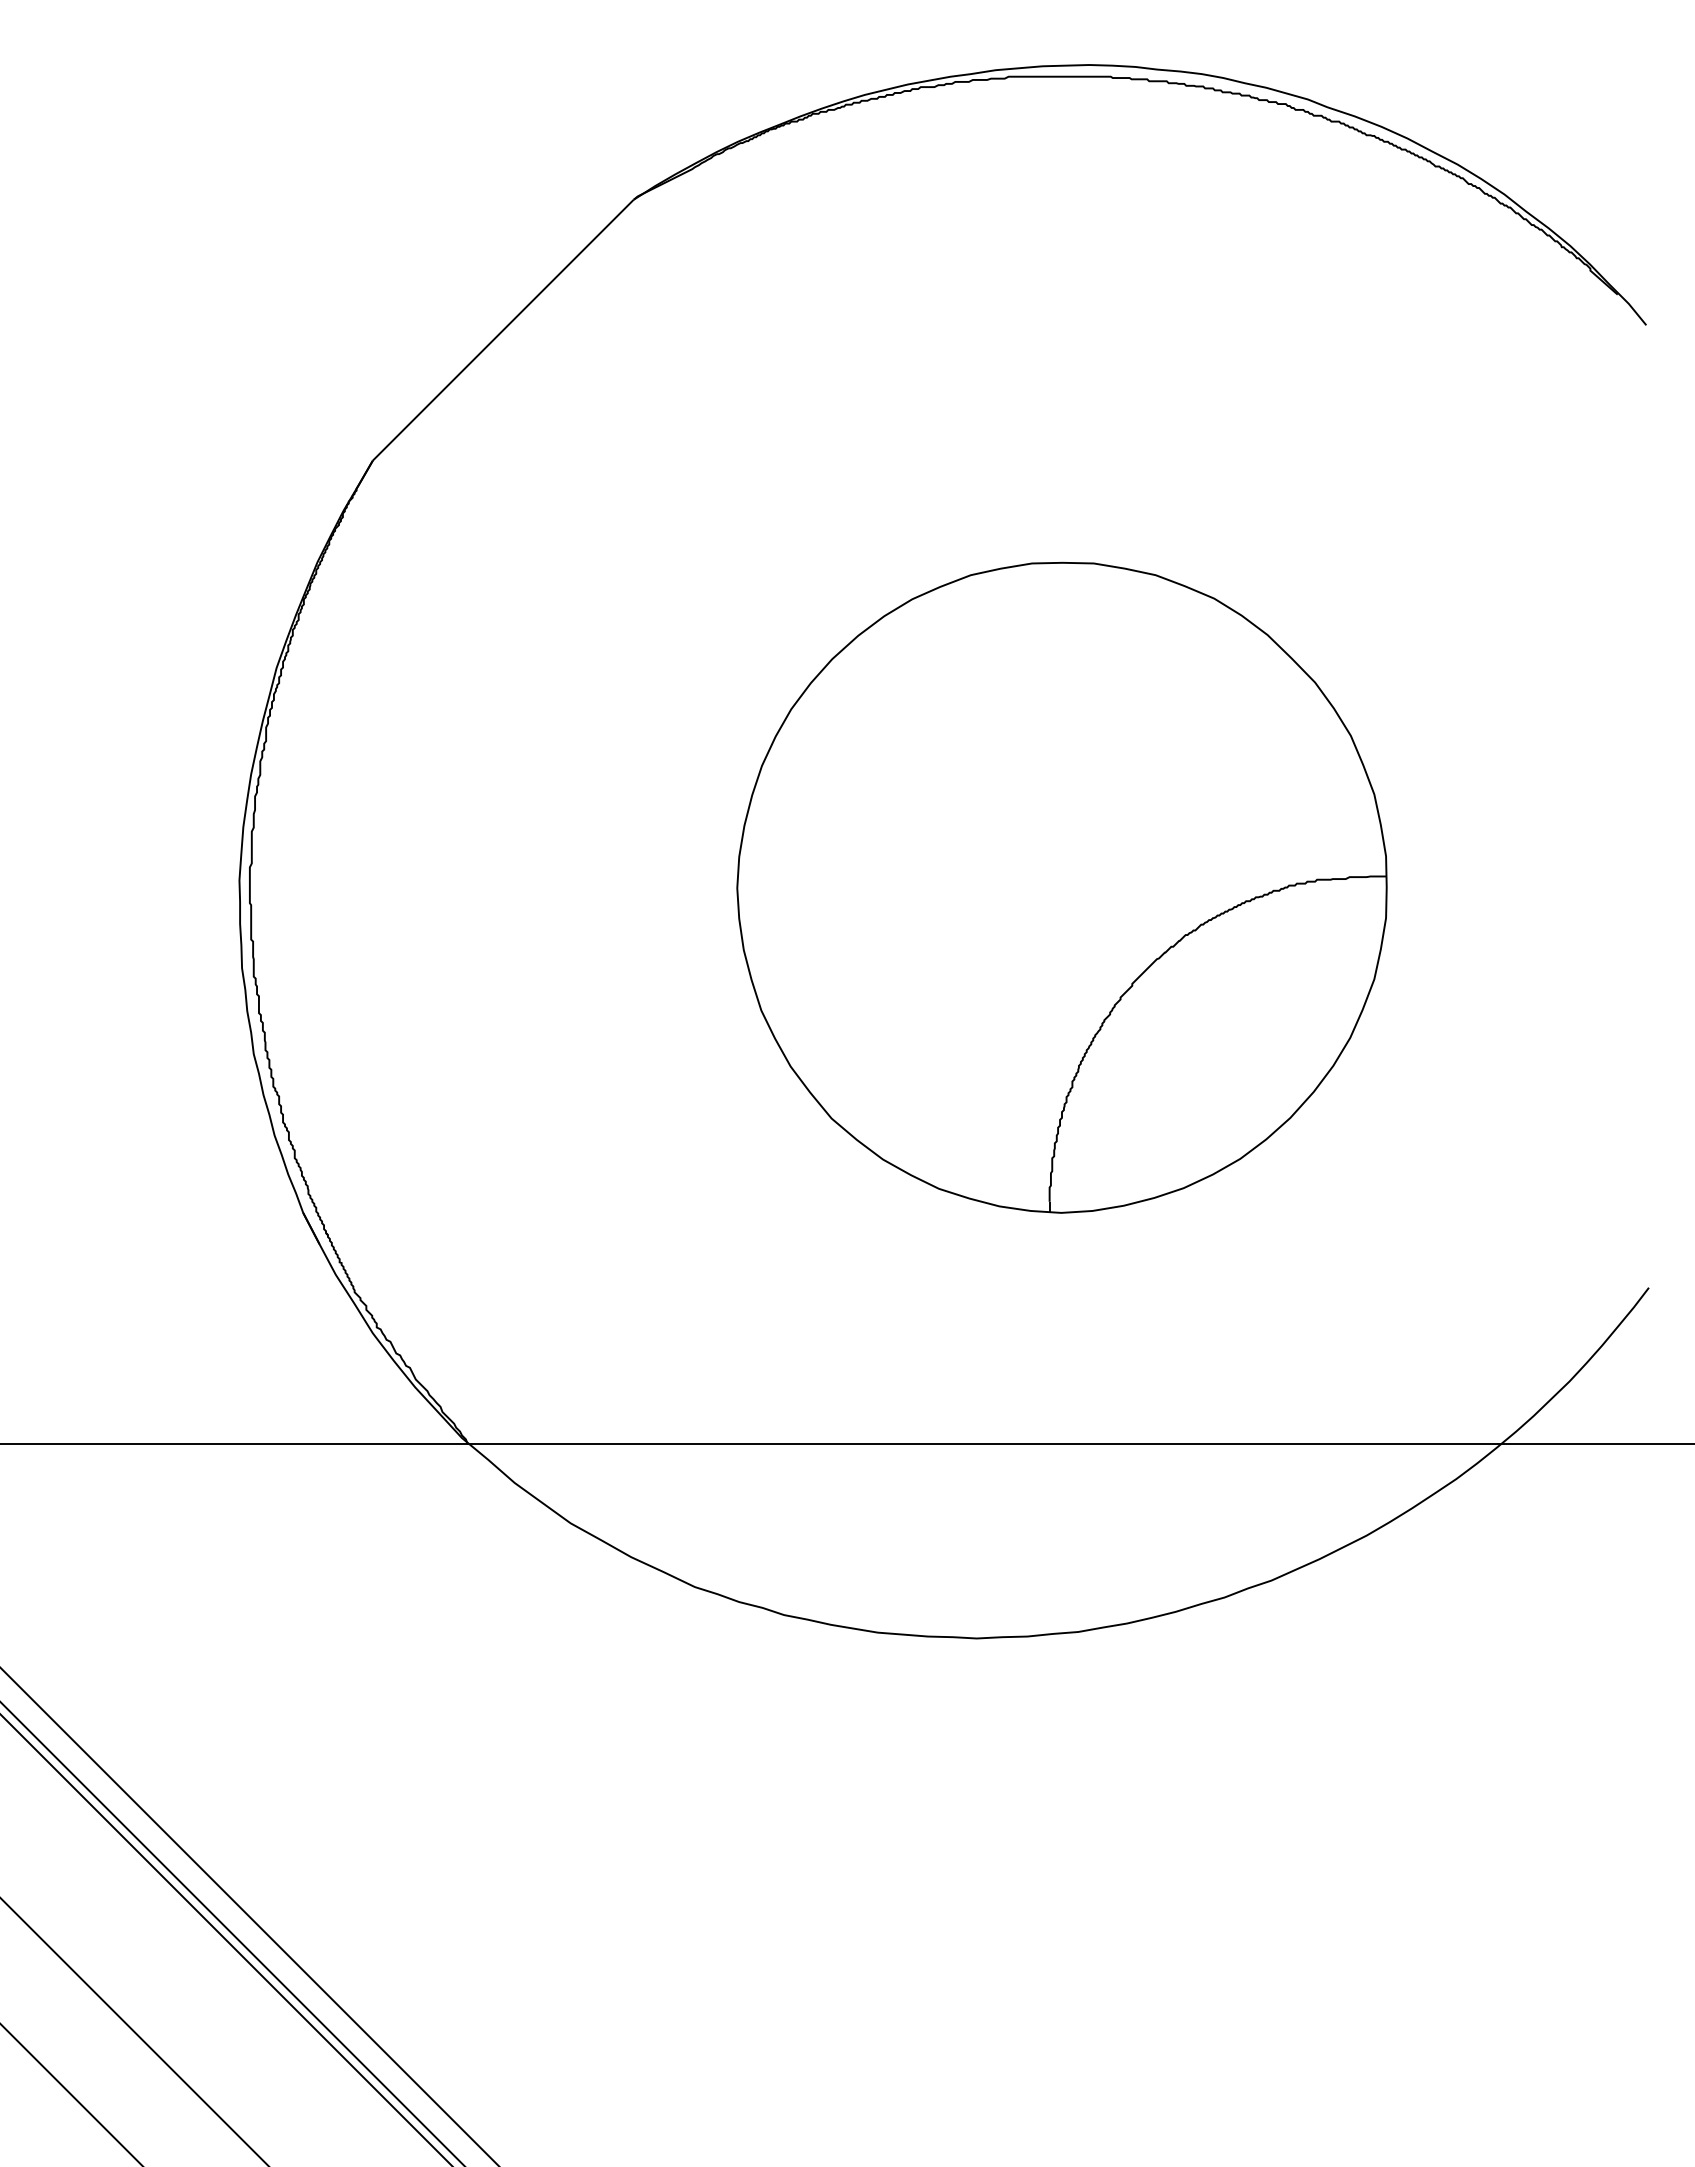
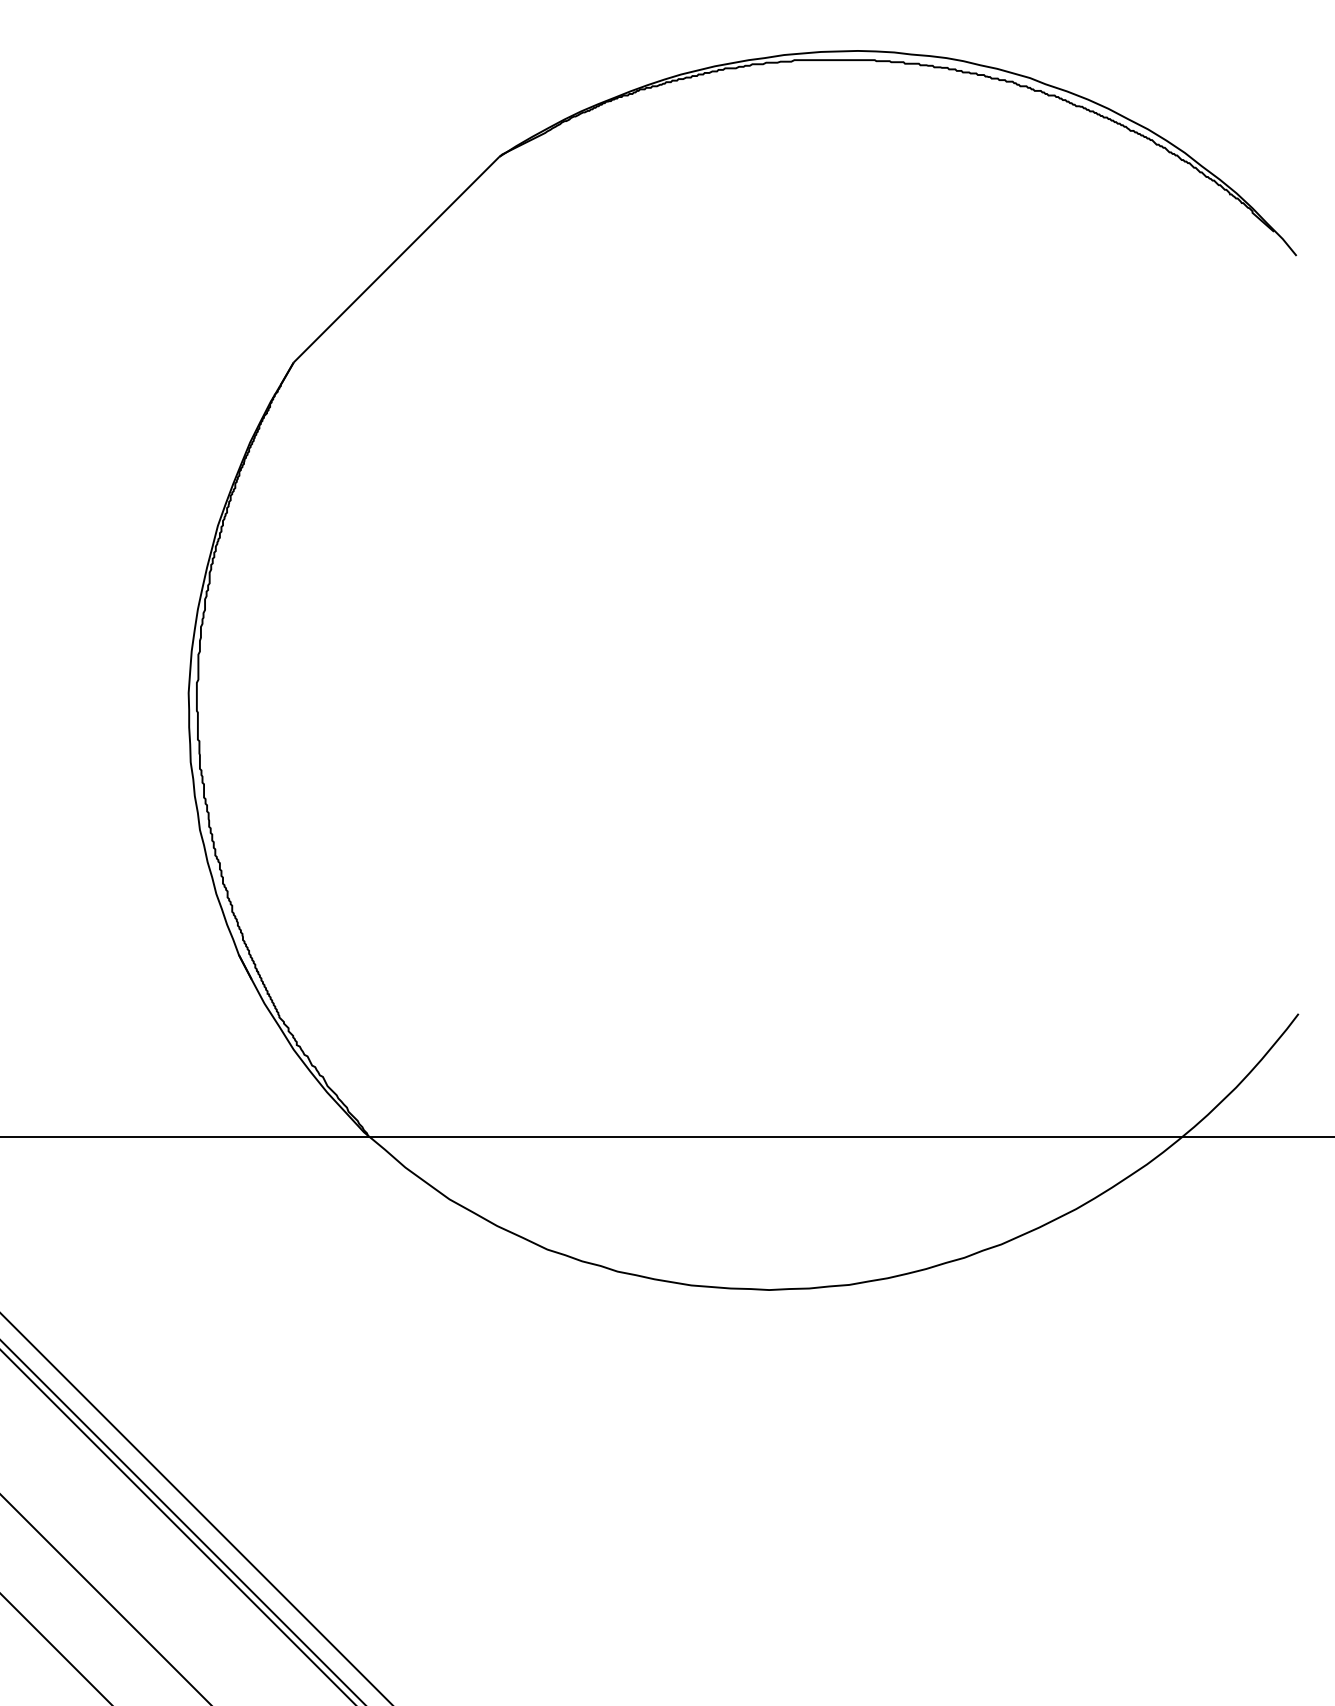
part: (1061, 887) -> (836, 698), removed

